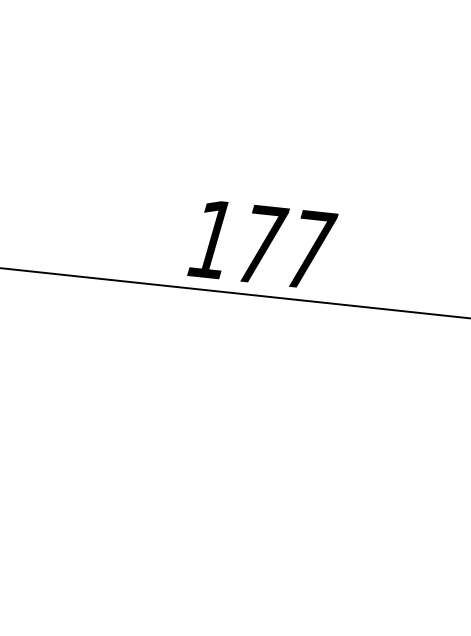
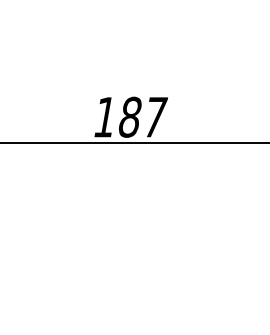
text: (263, 243) -> (131, 116), 177 -> 187

